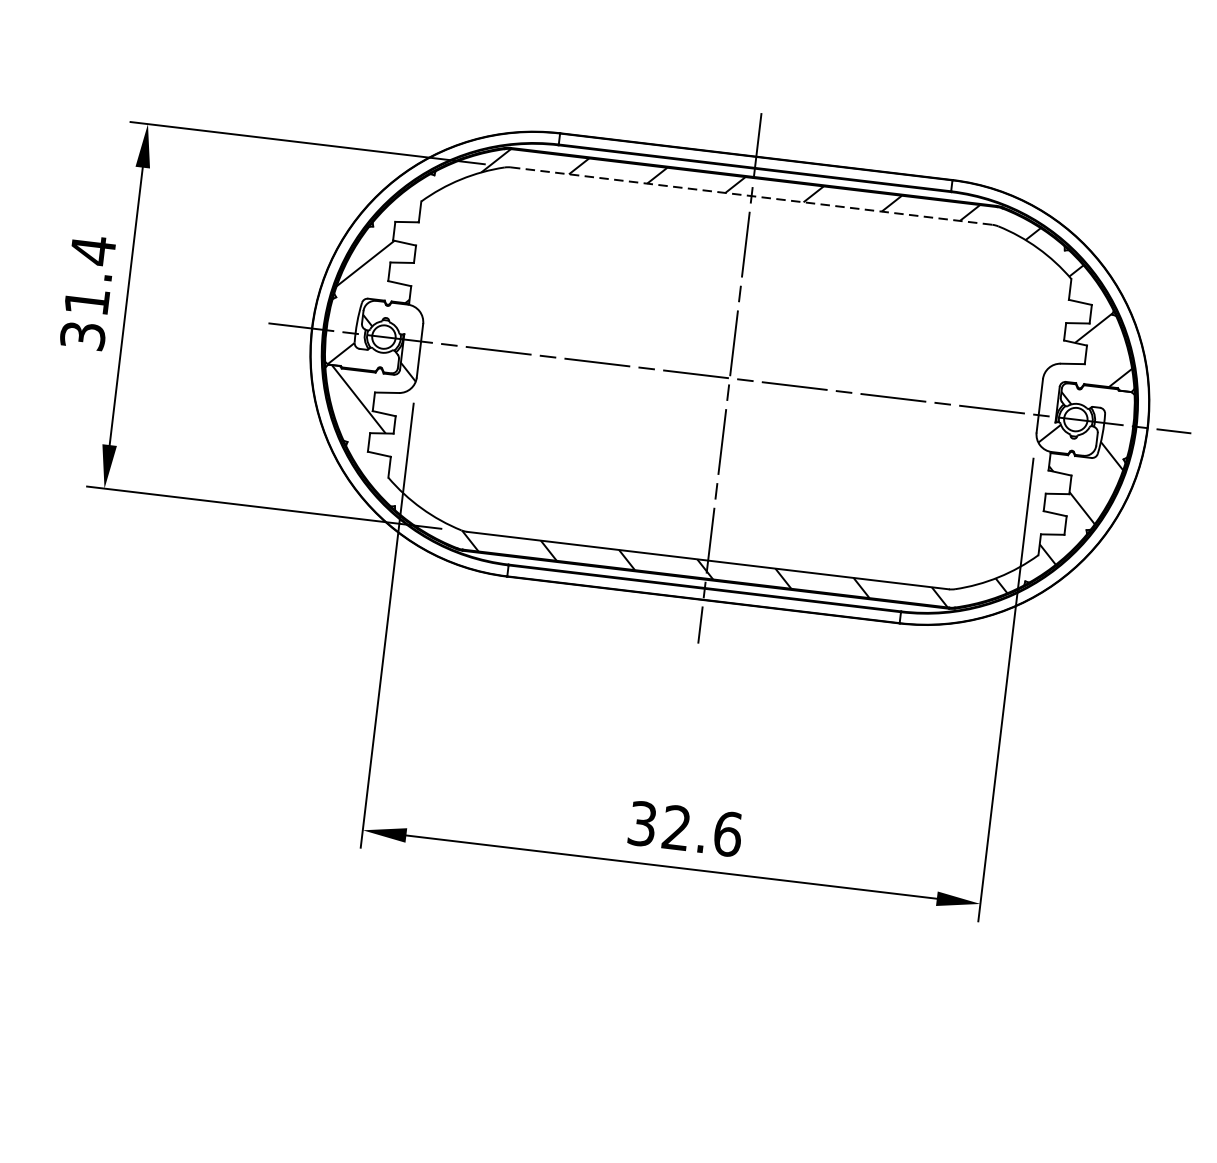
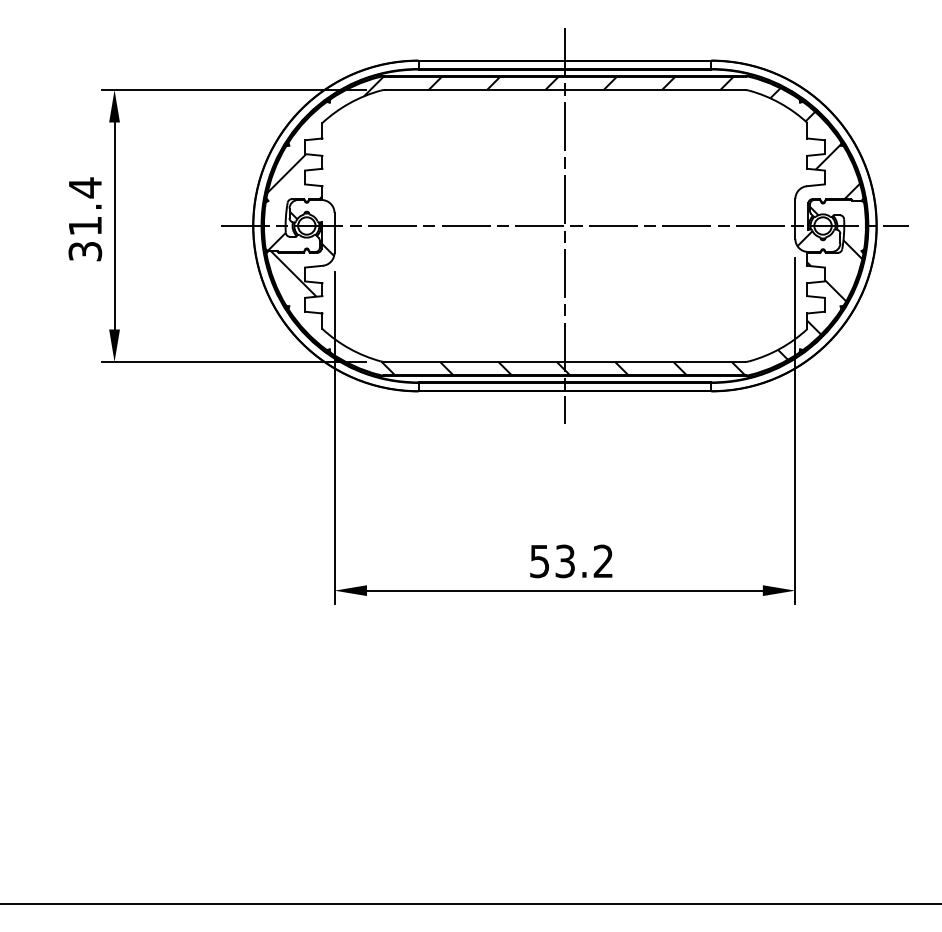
line: (750, 196) -> (564, 90), dashed -> solid
text: (686, 829) -> (572, 561), 32.6 -> 53.2

